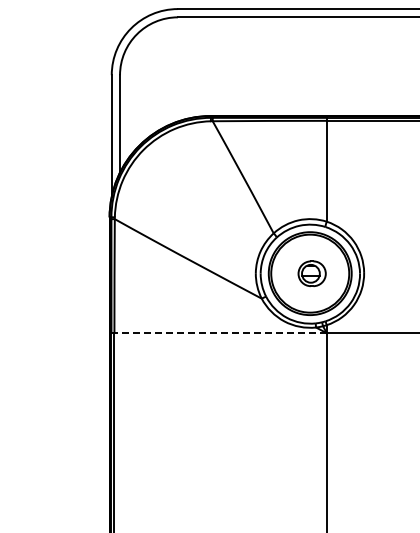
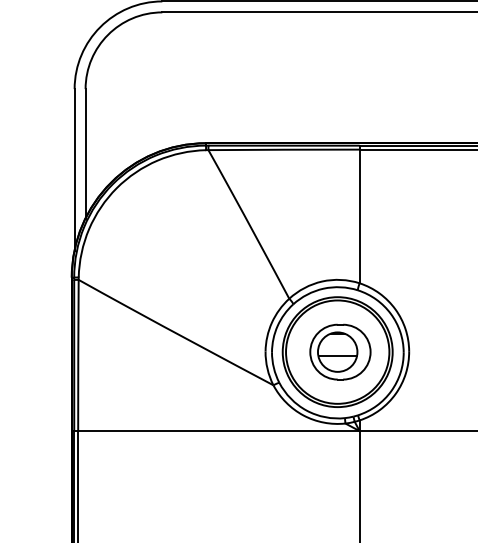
part: (311, 273) -> (339, 351), size x1.67
line: (219, 333) -> (217, 431), dashed -> solid

